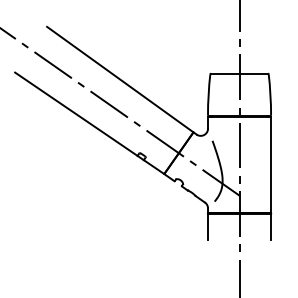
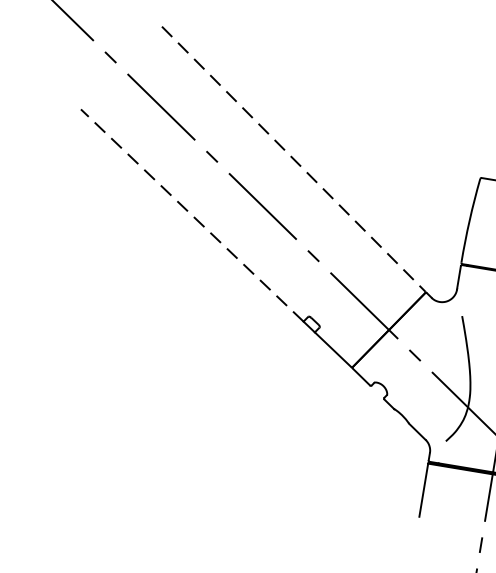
line: (120, 79) -> (294, 159), solid -> dashed
line: (75, 113) -> (190, 213), solid -> dashed

